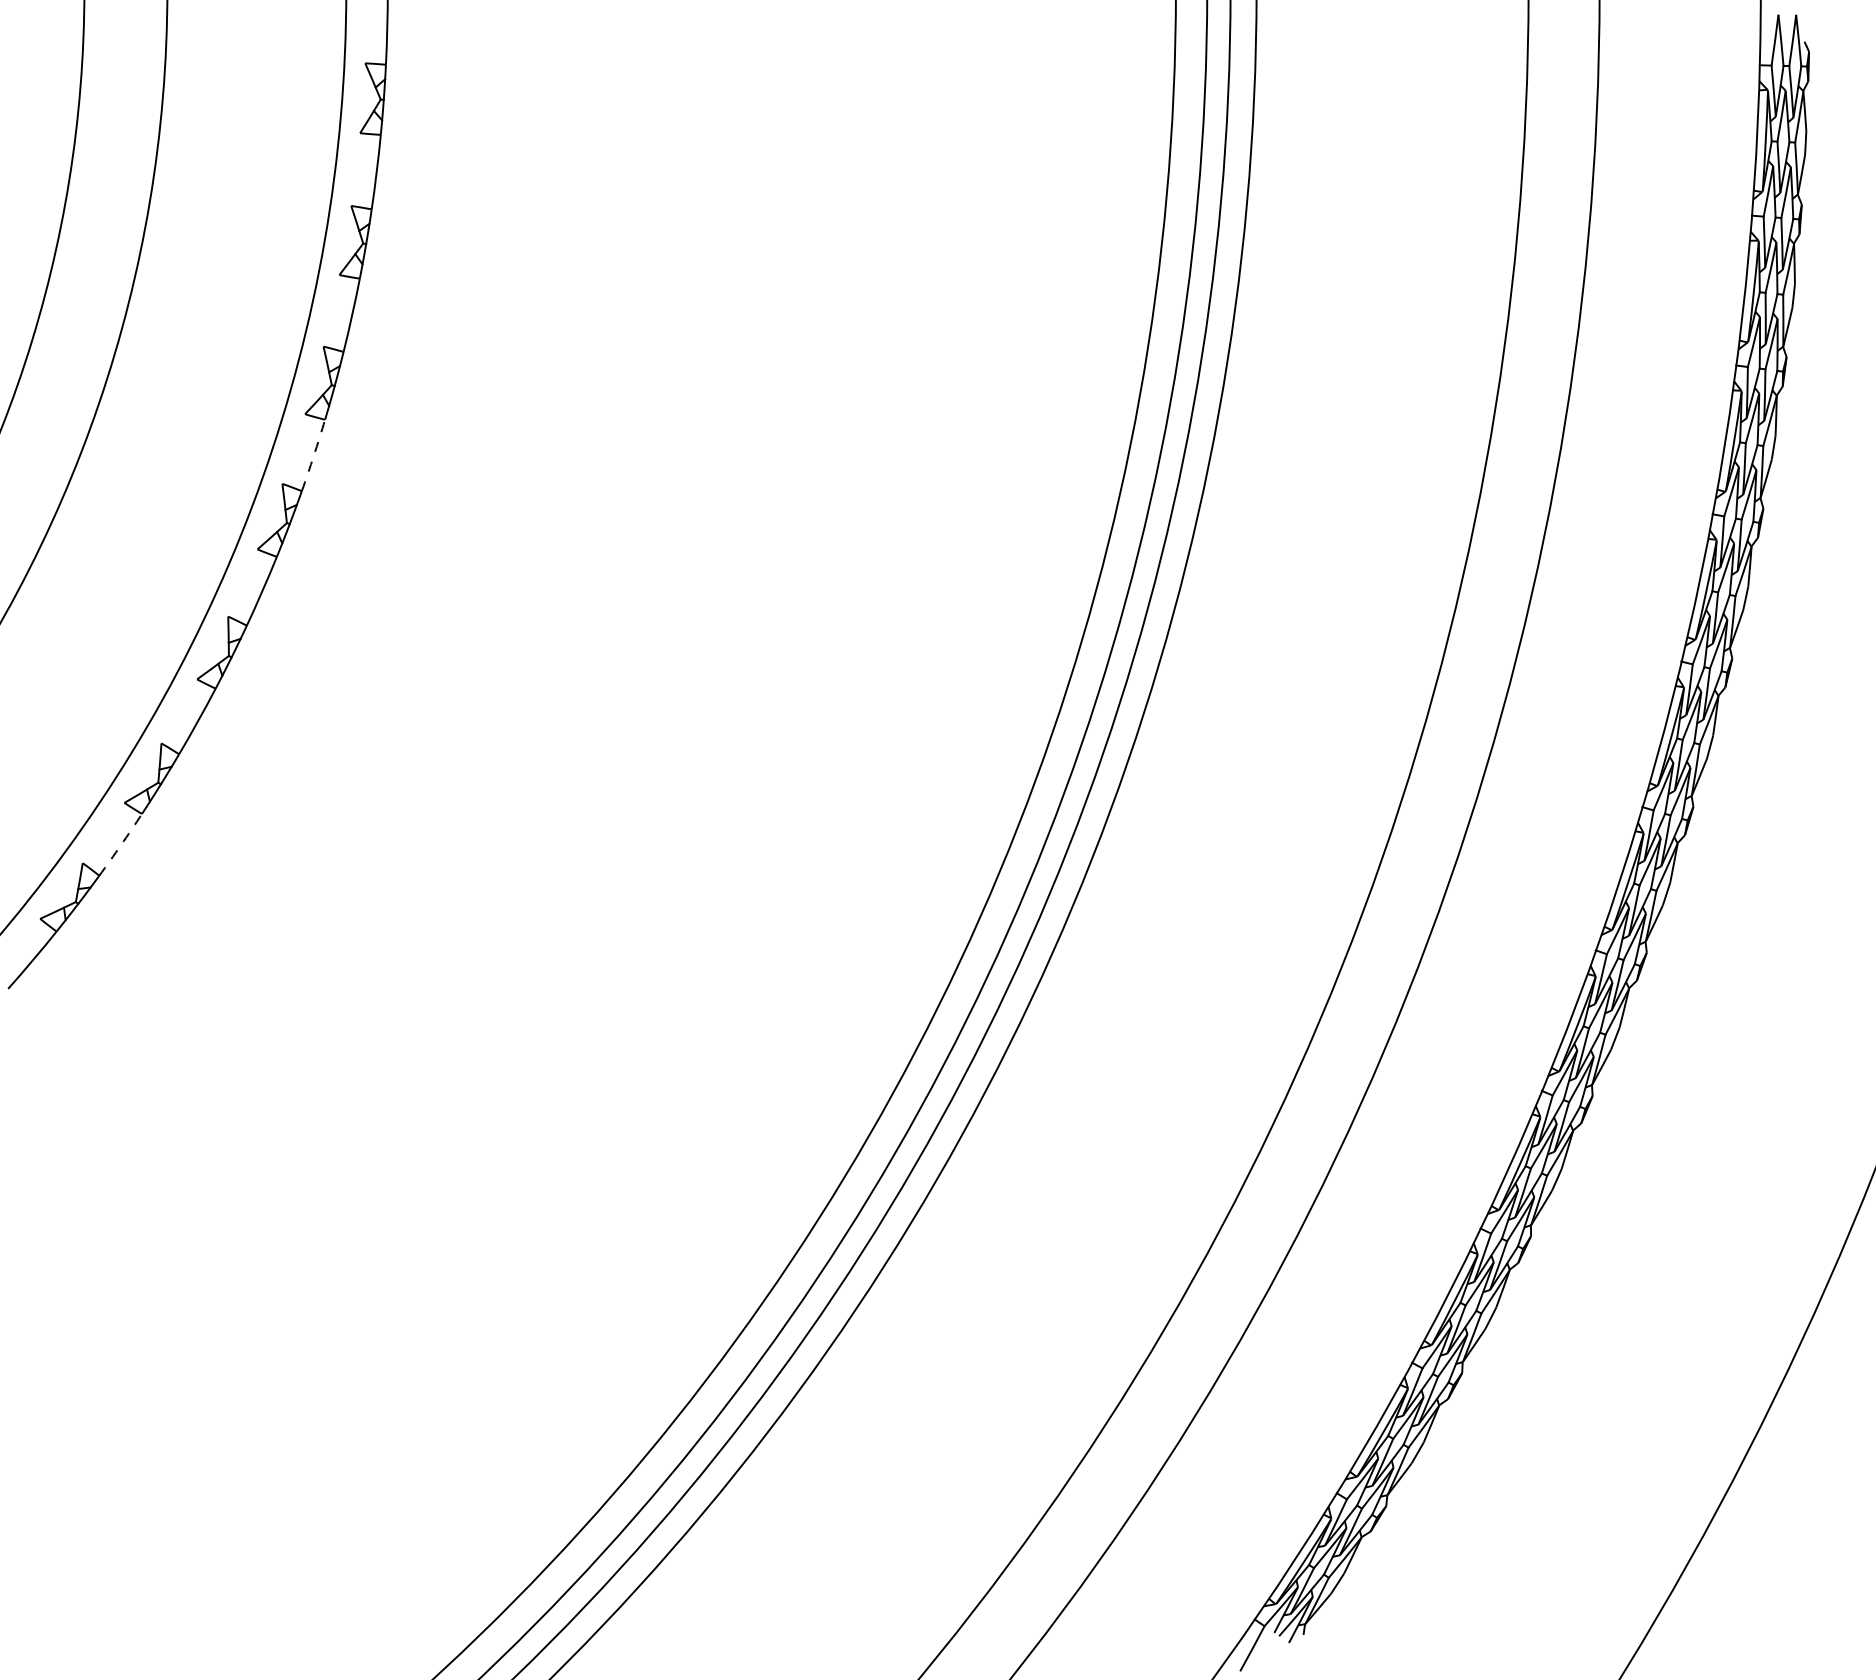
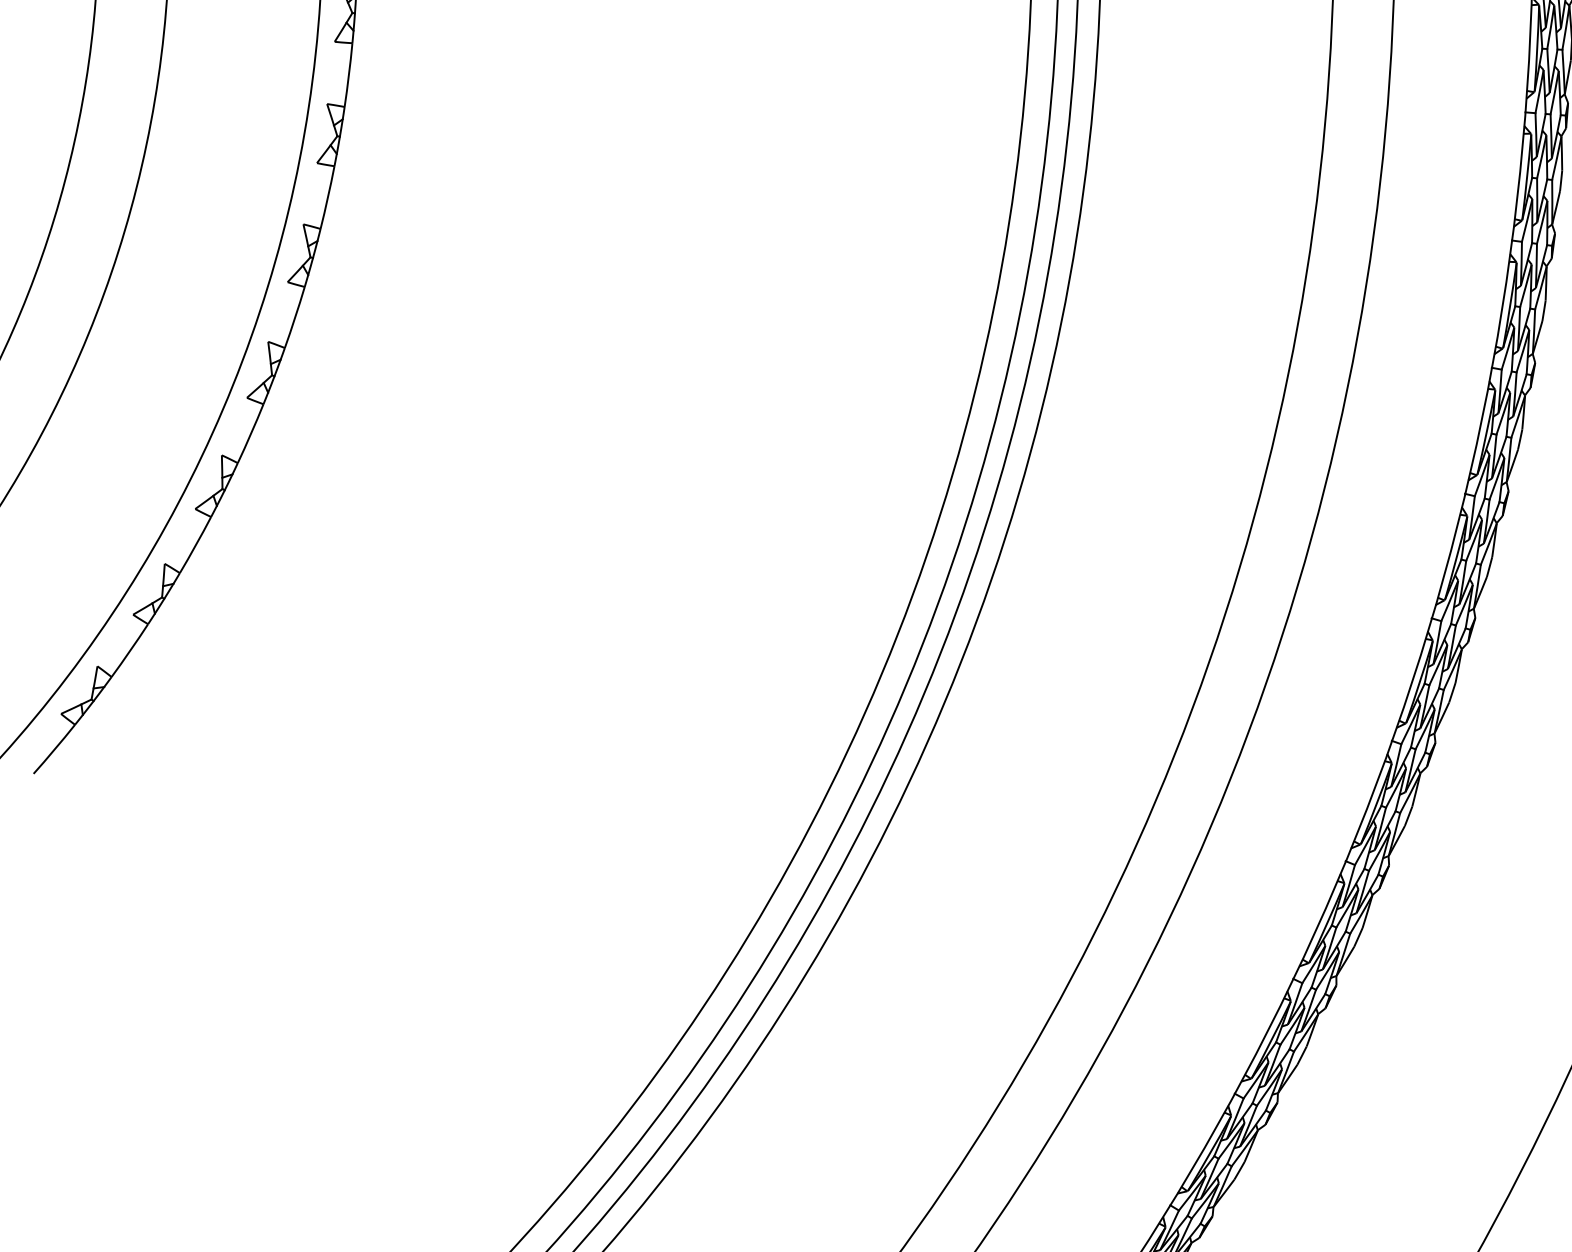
arc: (313, 455) -> (294, 317), dashed -> solid
arc: (121, 845) -> (130, 651), dashed -> solid

